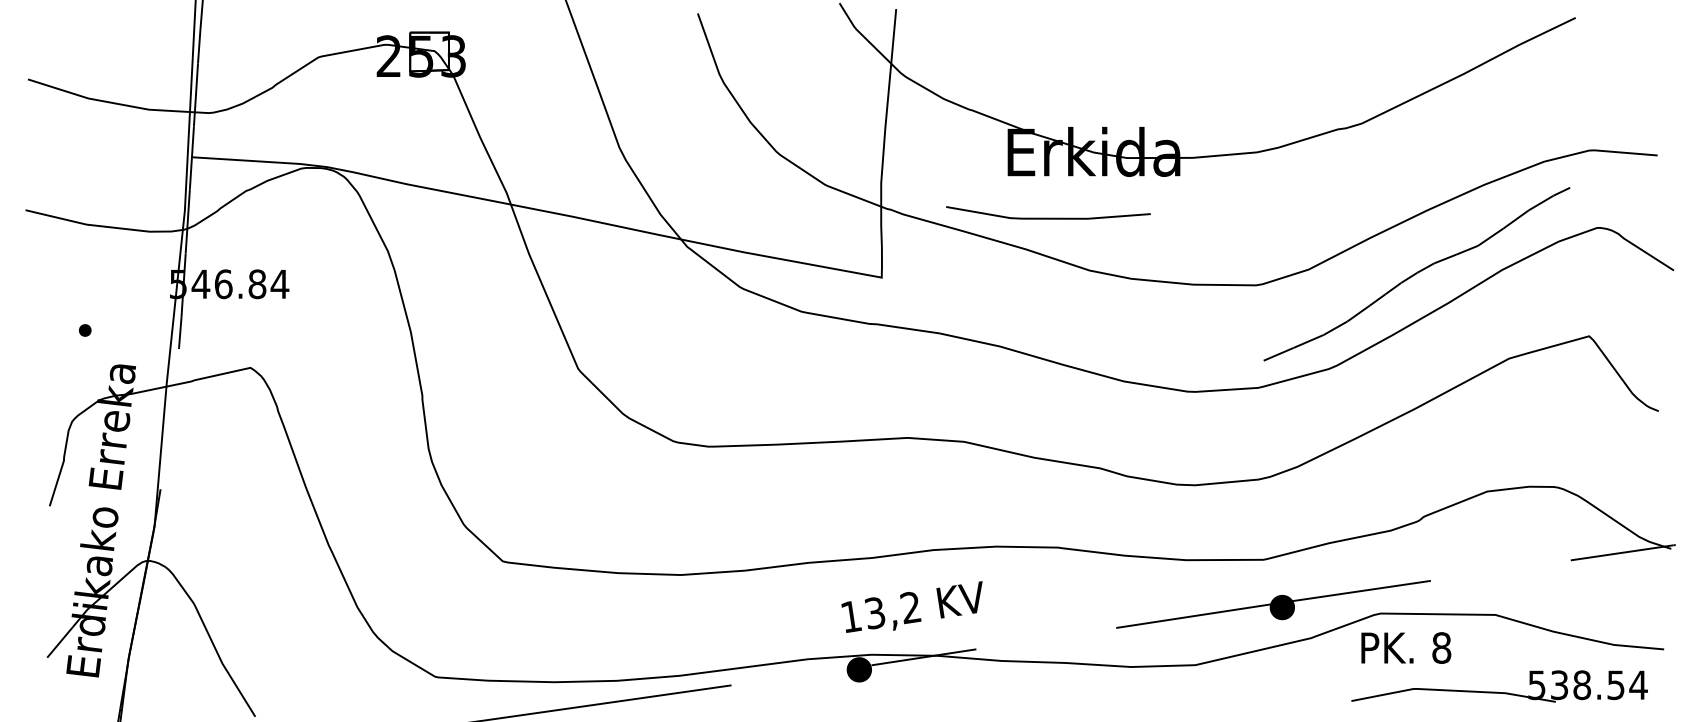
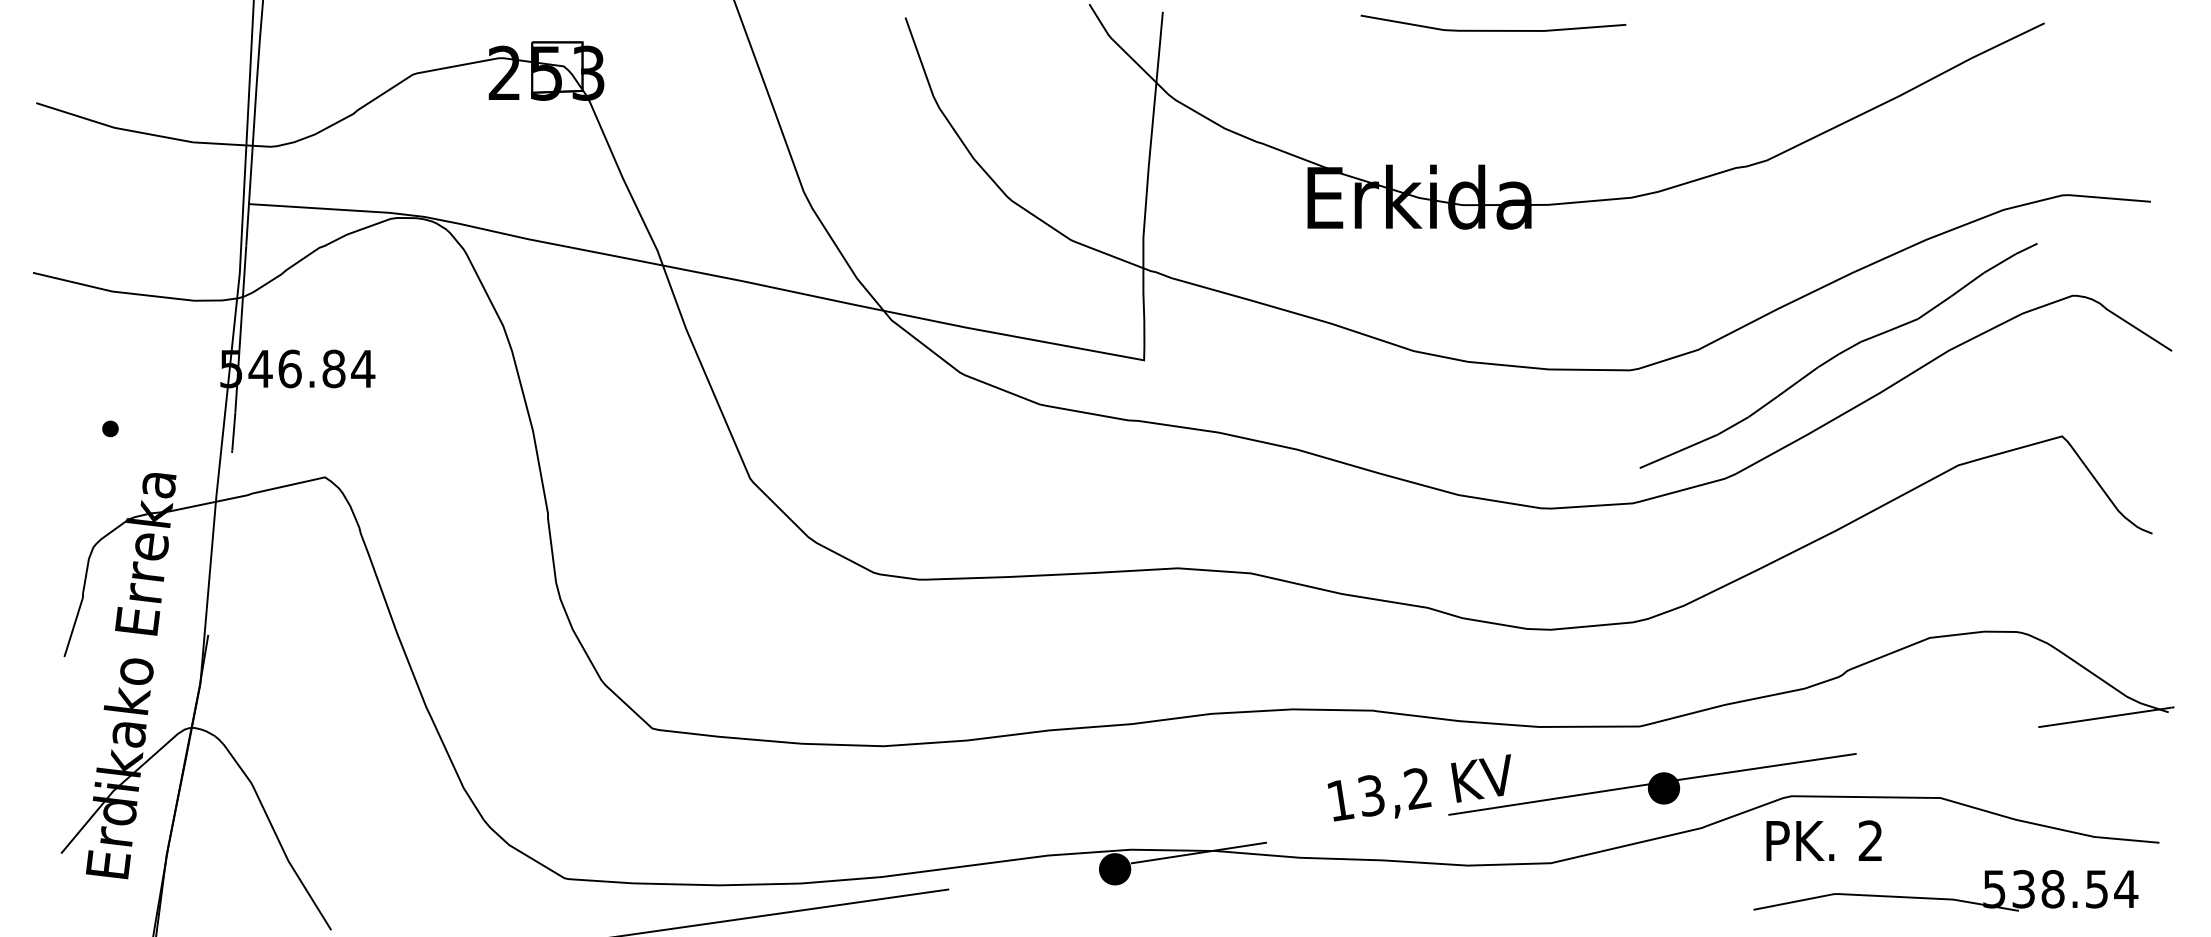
line: (1048, 218) -> (1493, 30), moved
text: (911, 606) -> (1418, 787), moved
text: (1441, 647) -> (1870, 840), 8 -> 2

